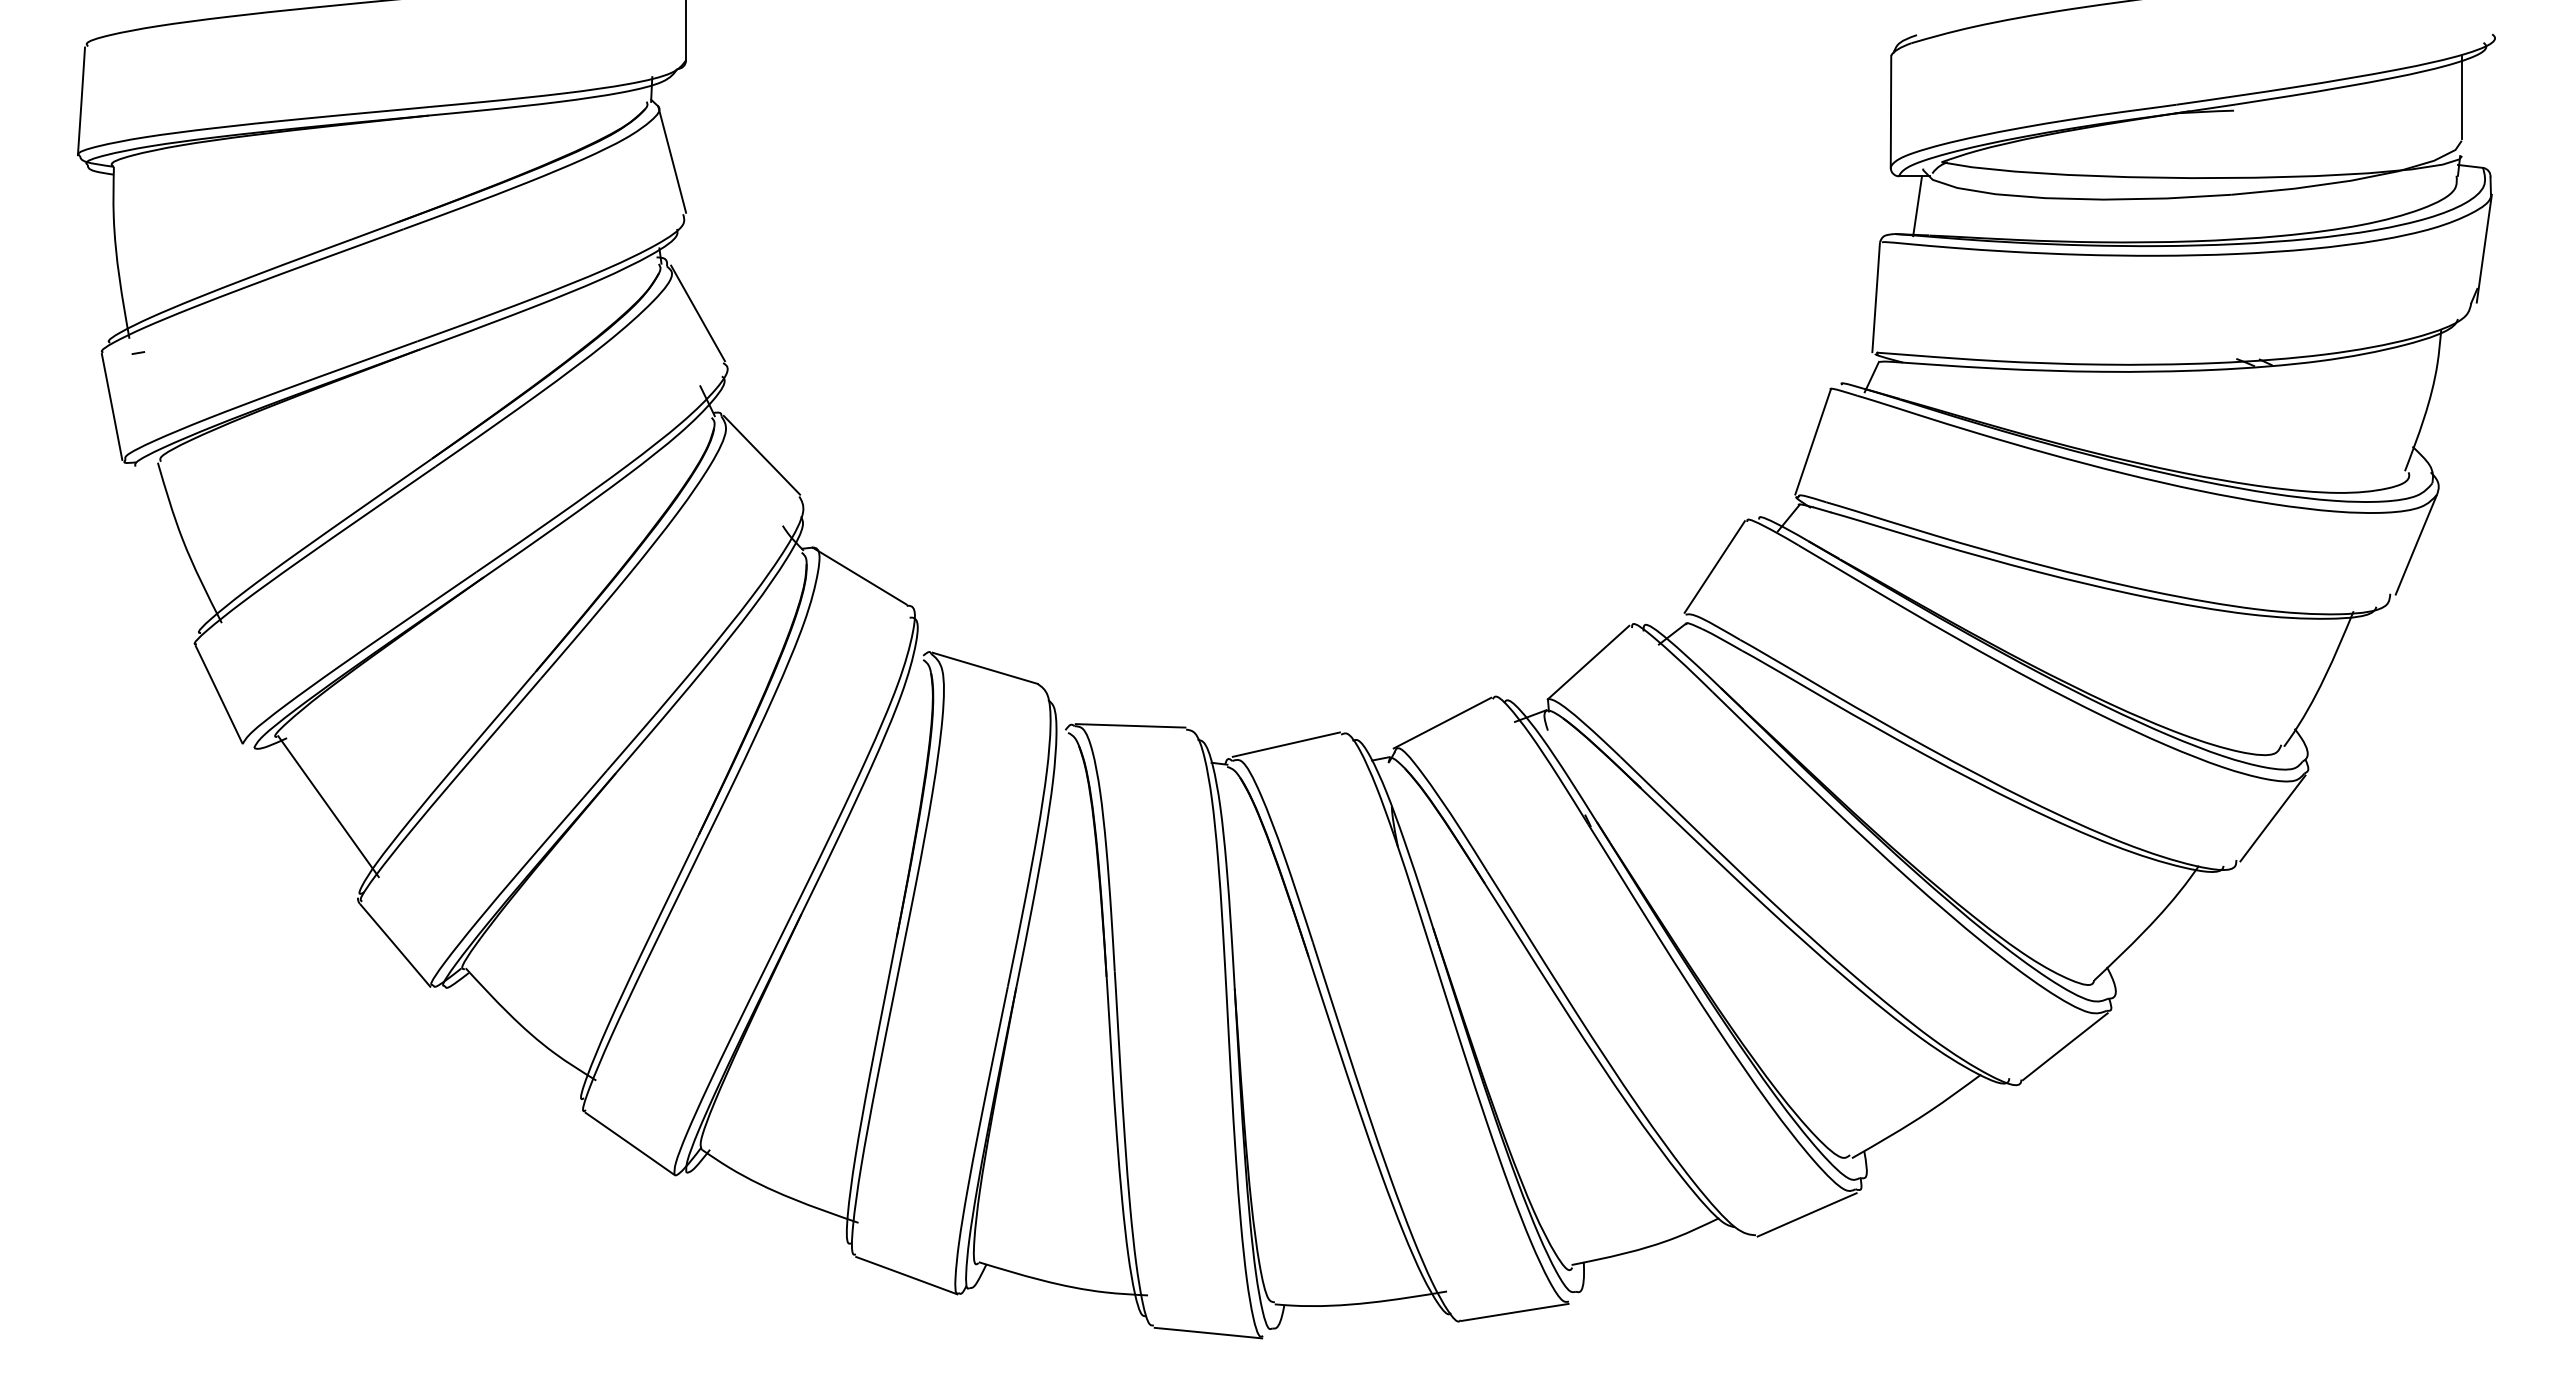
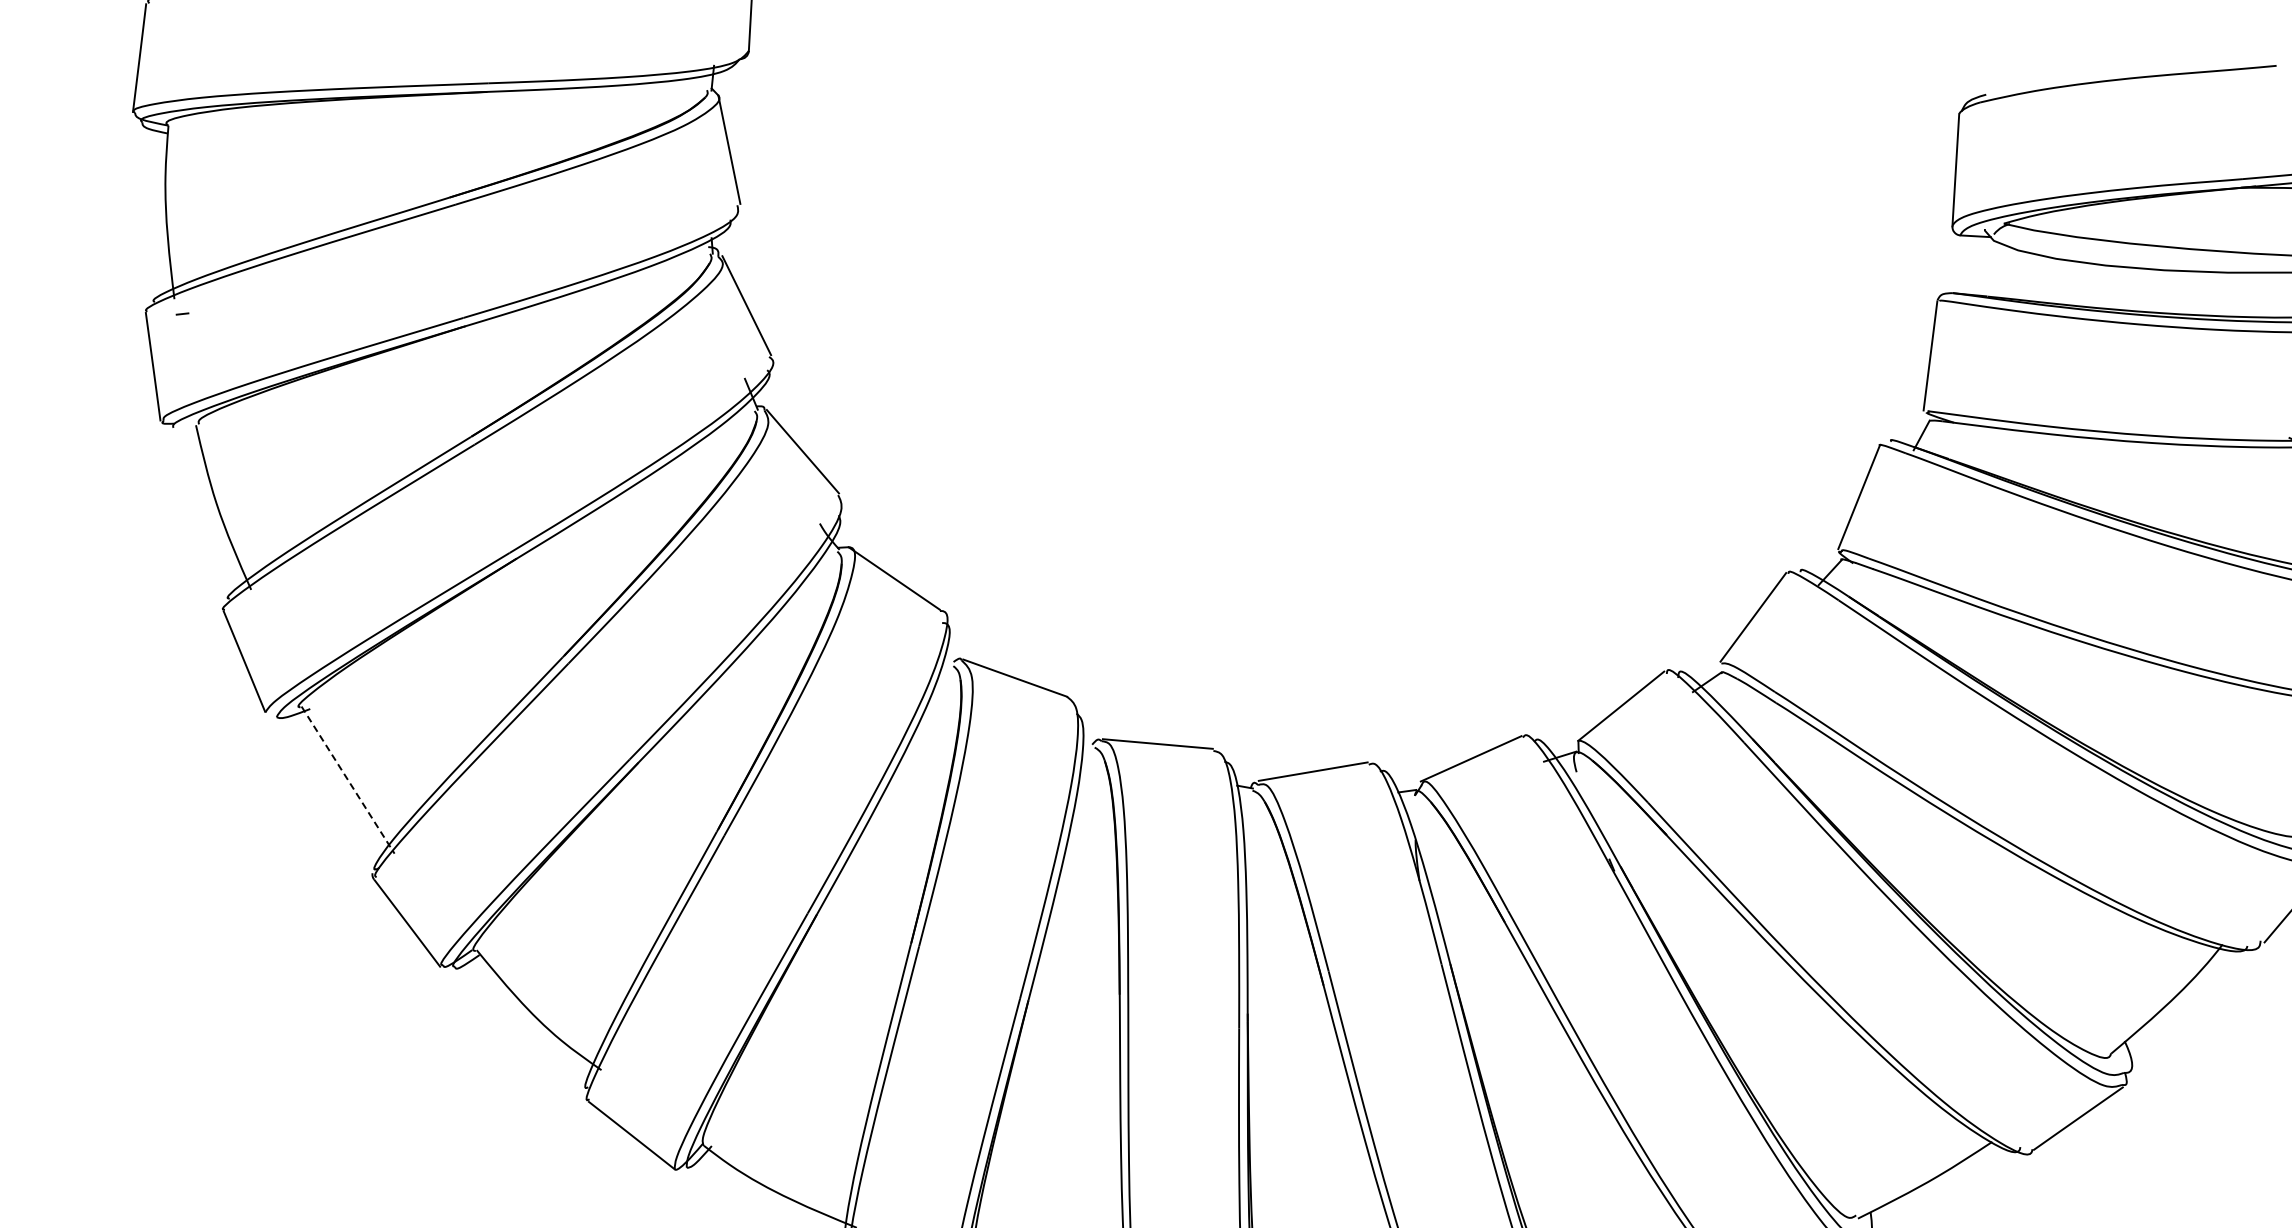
line: (1917, 206) -> (1977, 266), removed
line: (328, 806) -> (348, 779), solid -> dashed

